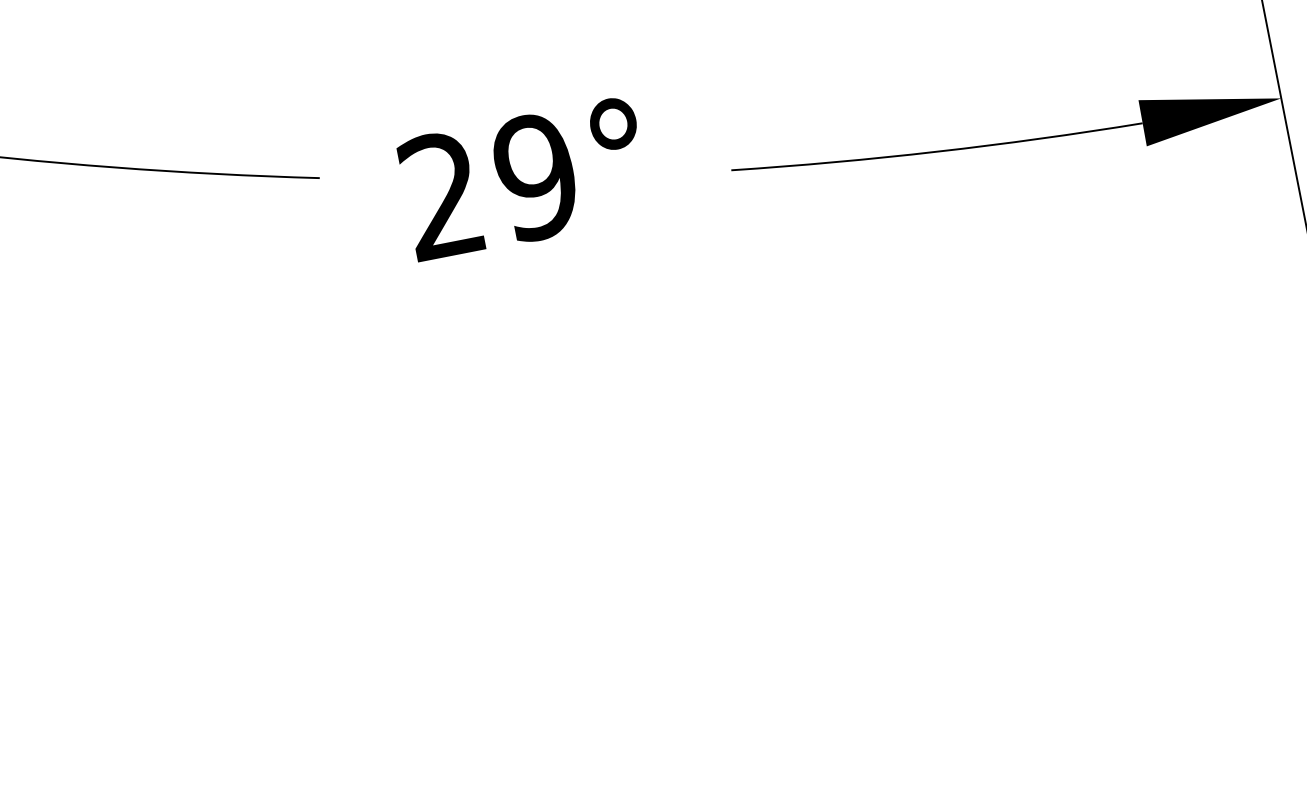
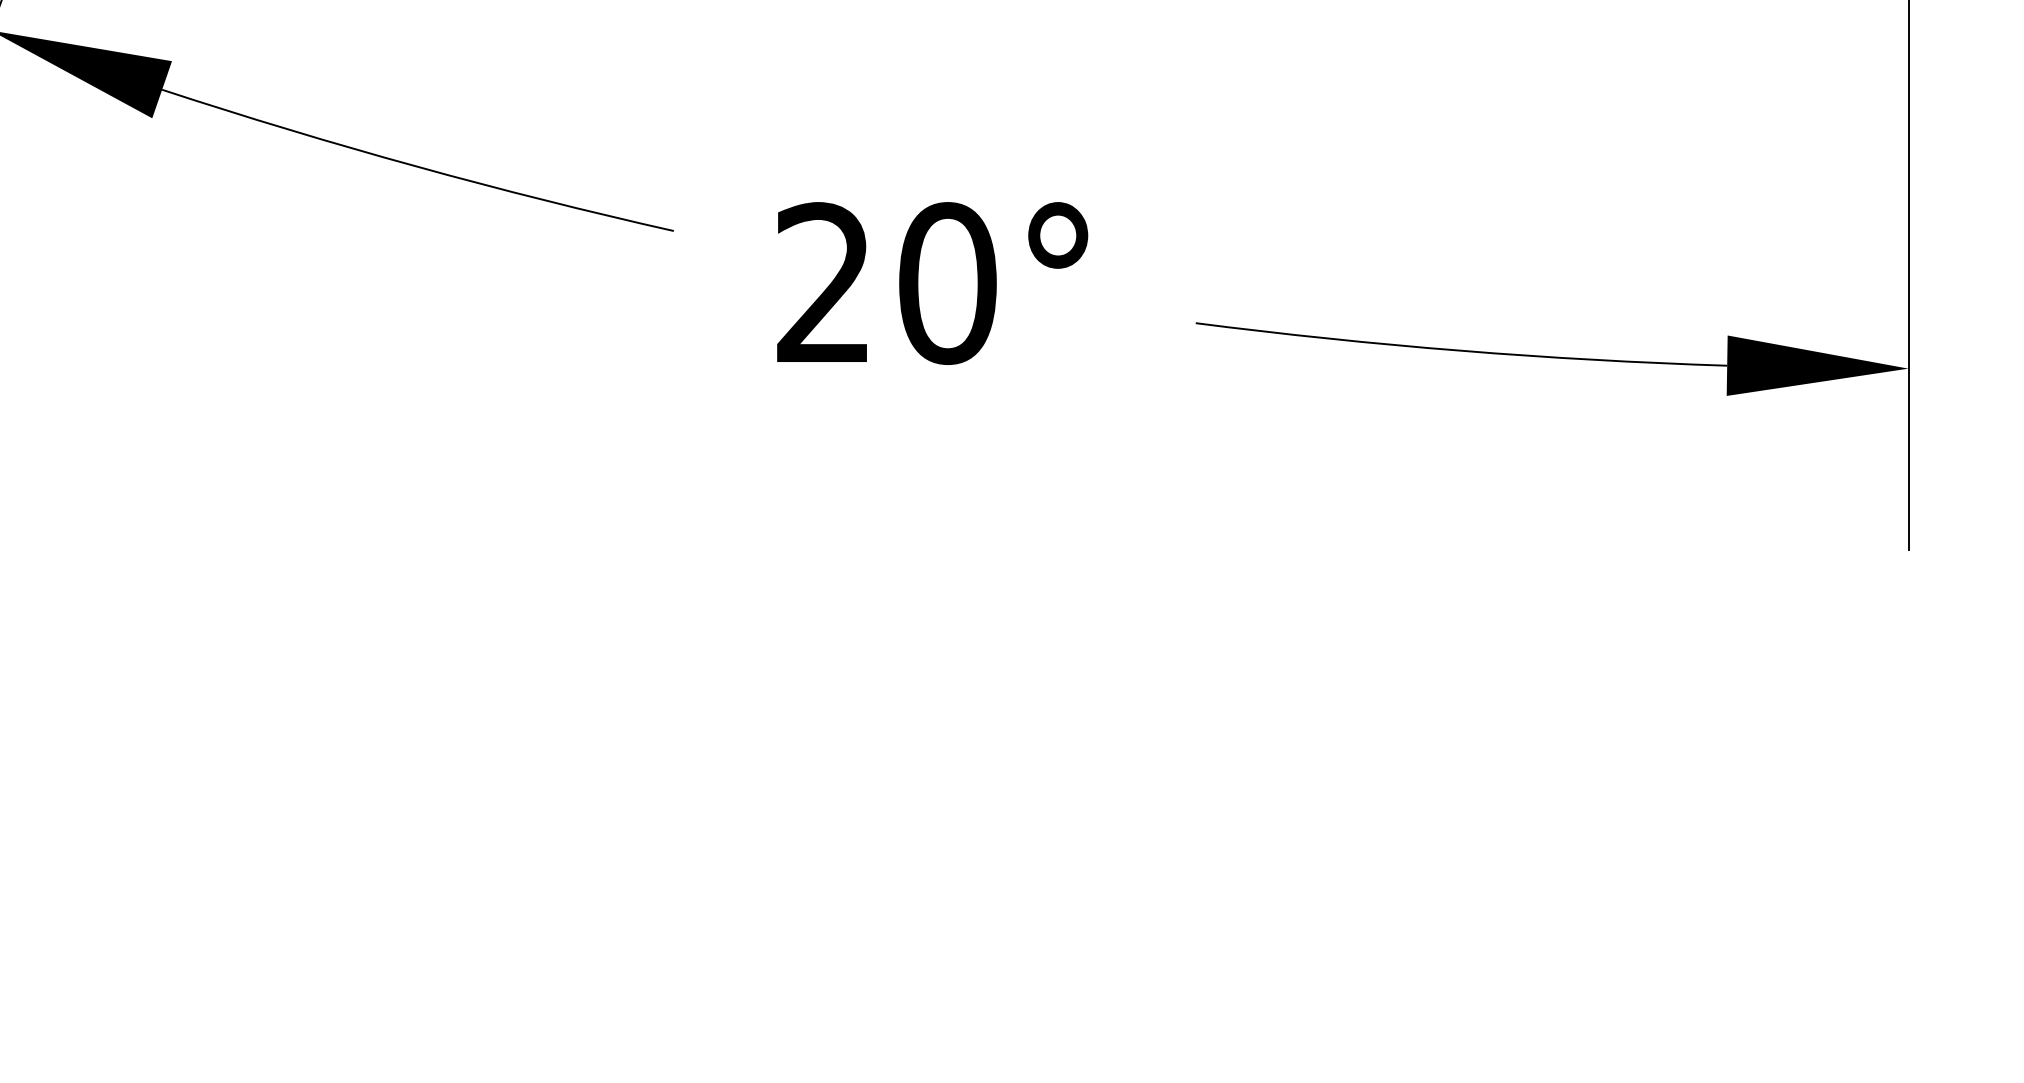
text: (536, 177) -> (947, 283), 29° -> 20°

